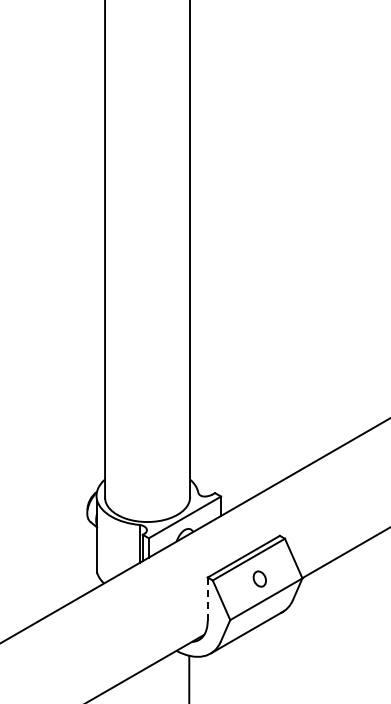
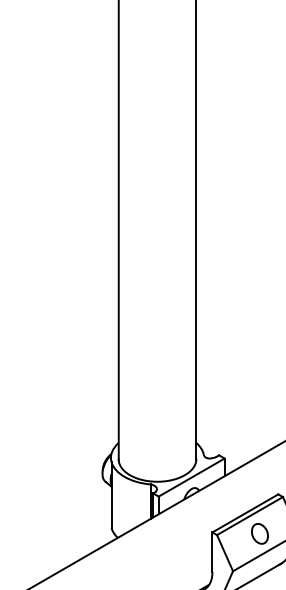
part: (259, 578) -> (259, 533), size x1.43
line: (207, 599) -> (212, 552), dashed -> solid

